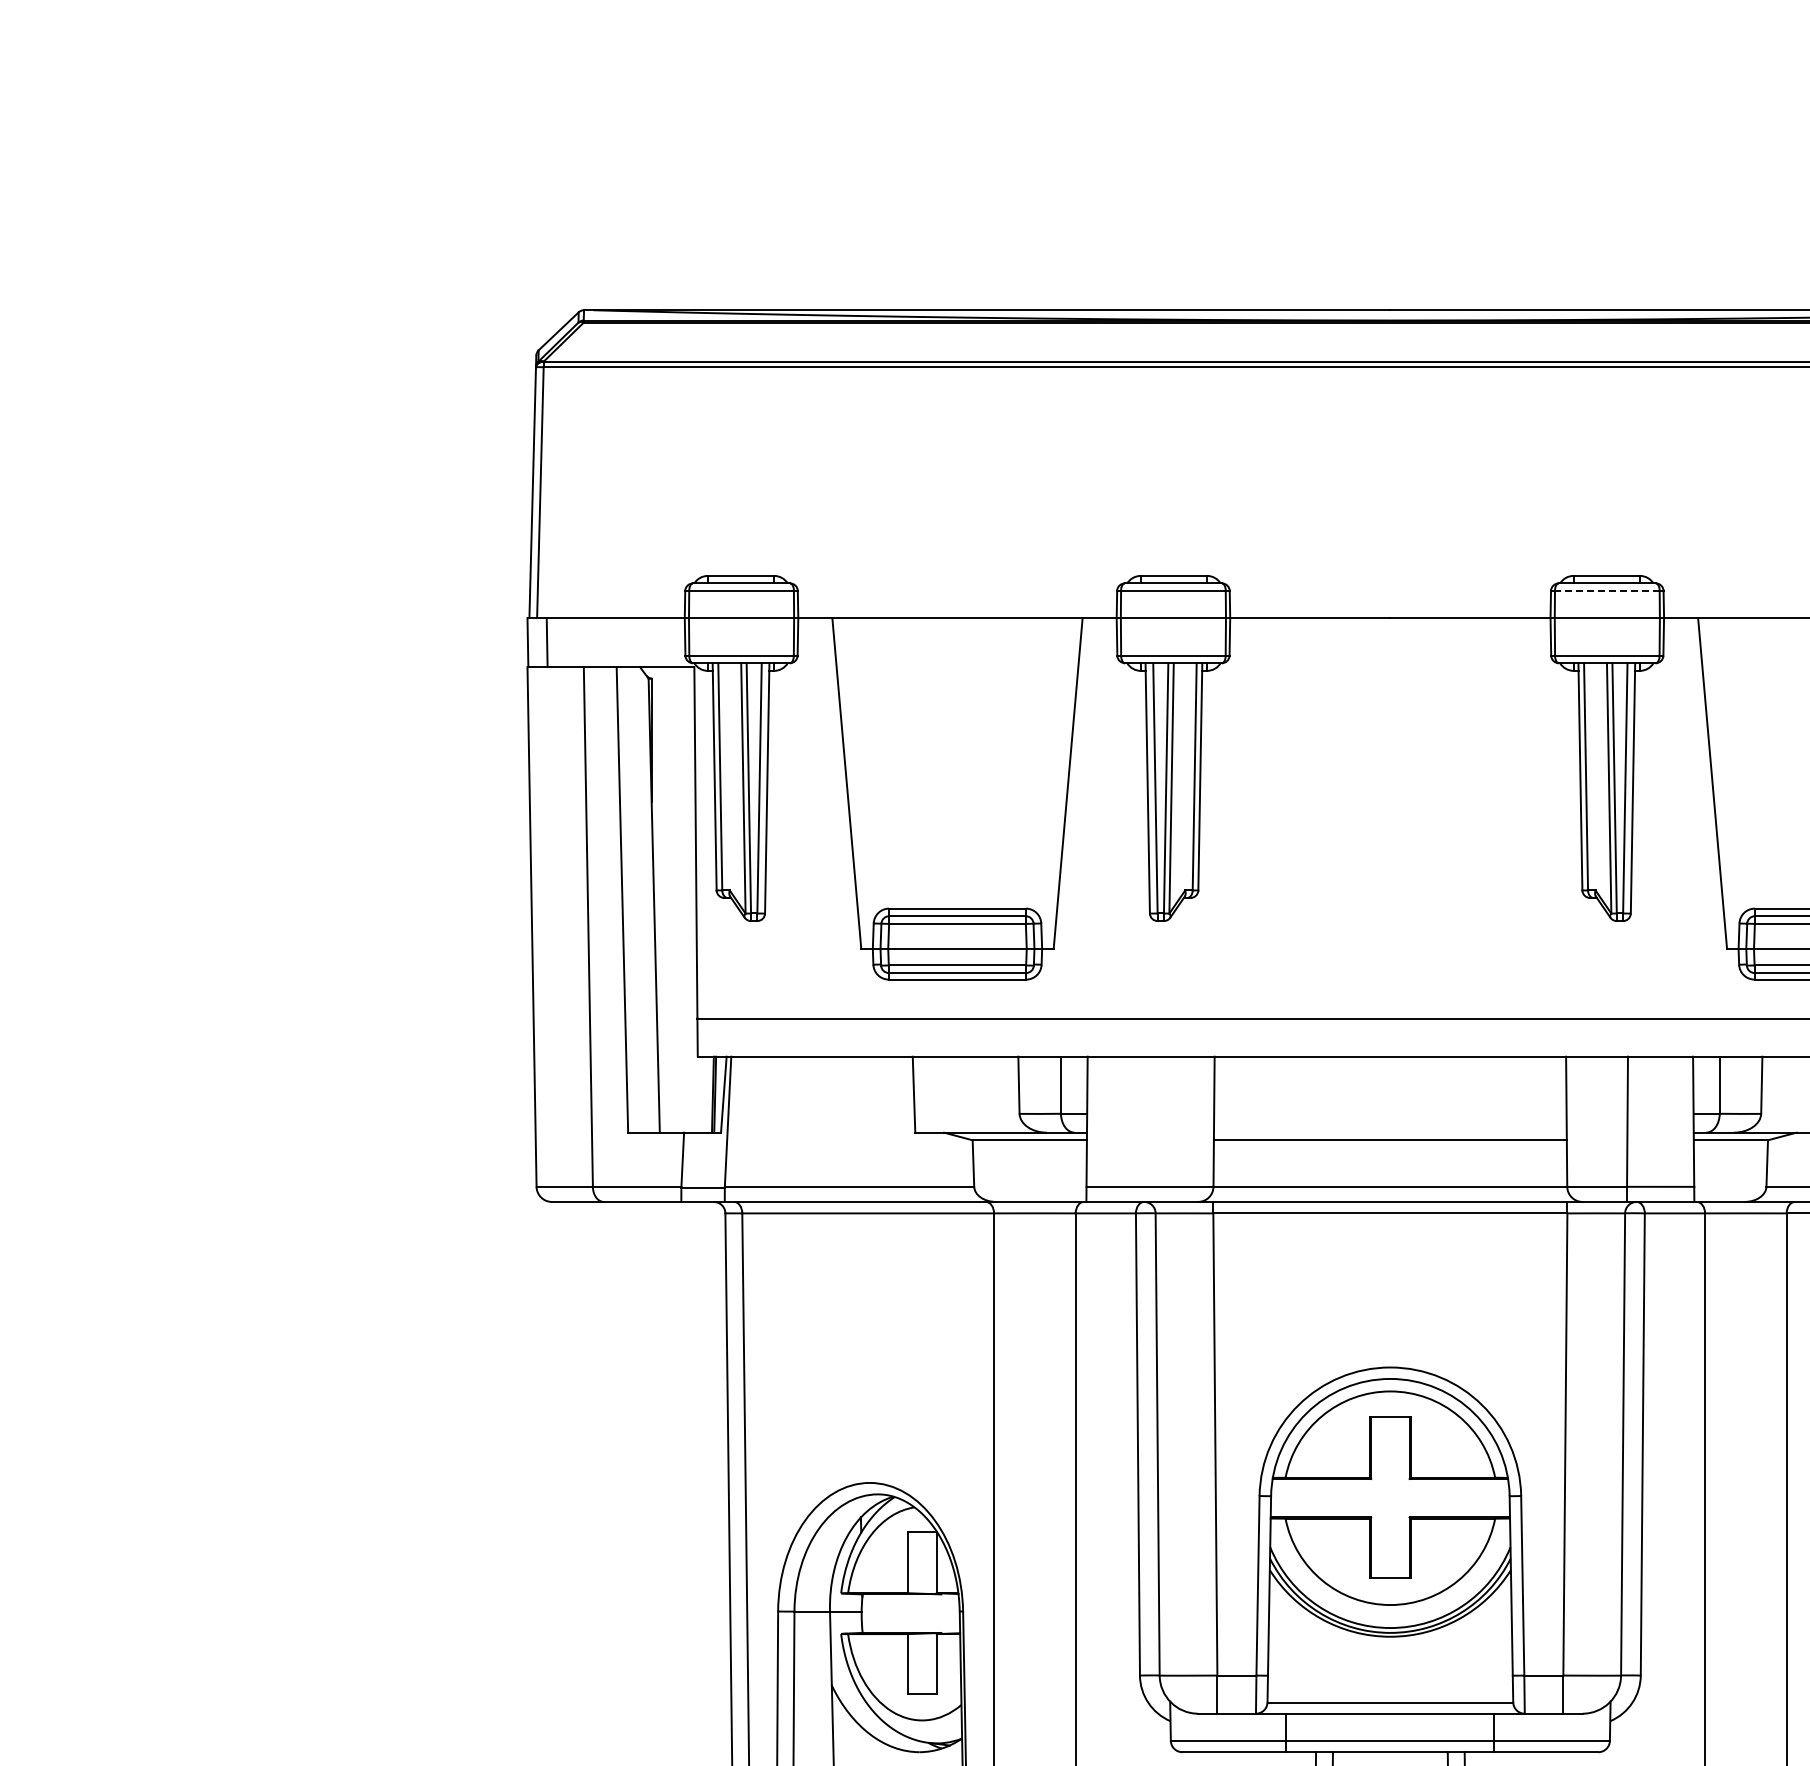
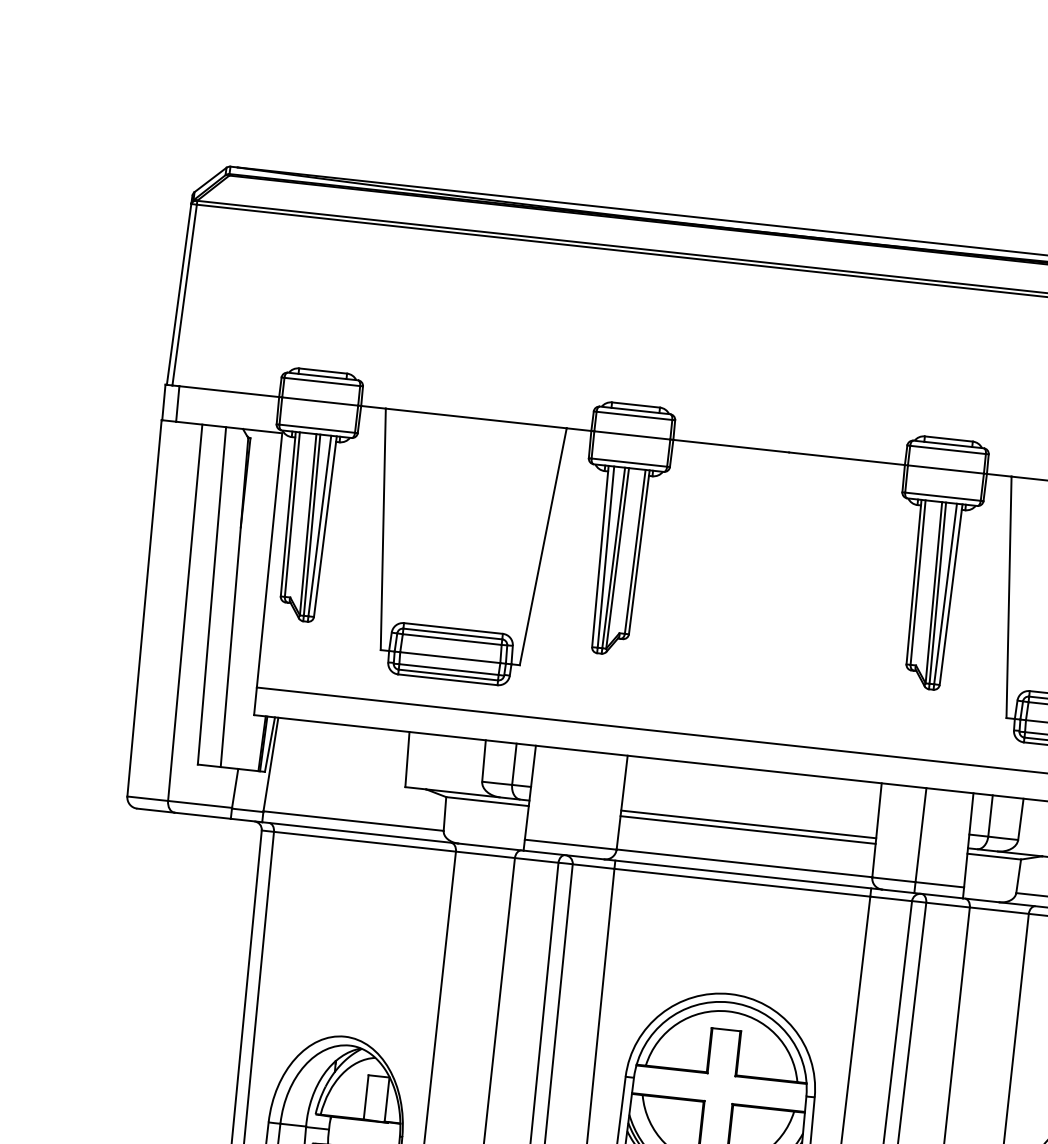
line: (1606, 590) -> (947, 449), dashed -> solid
line: (1389, 1132) -> (748, 824), added

